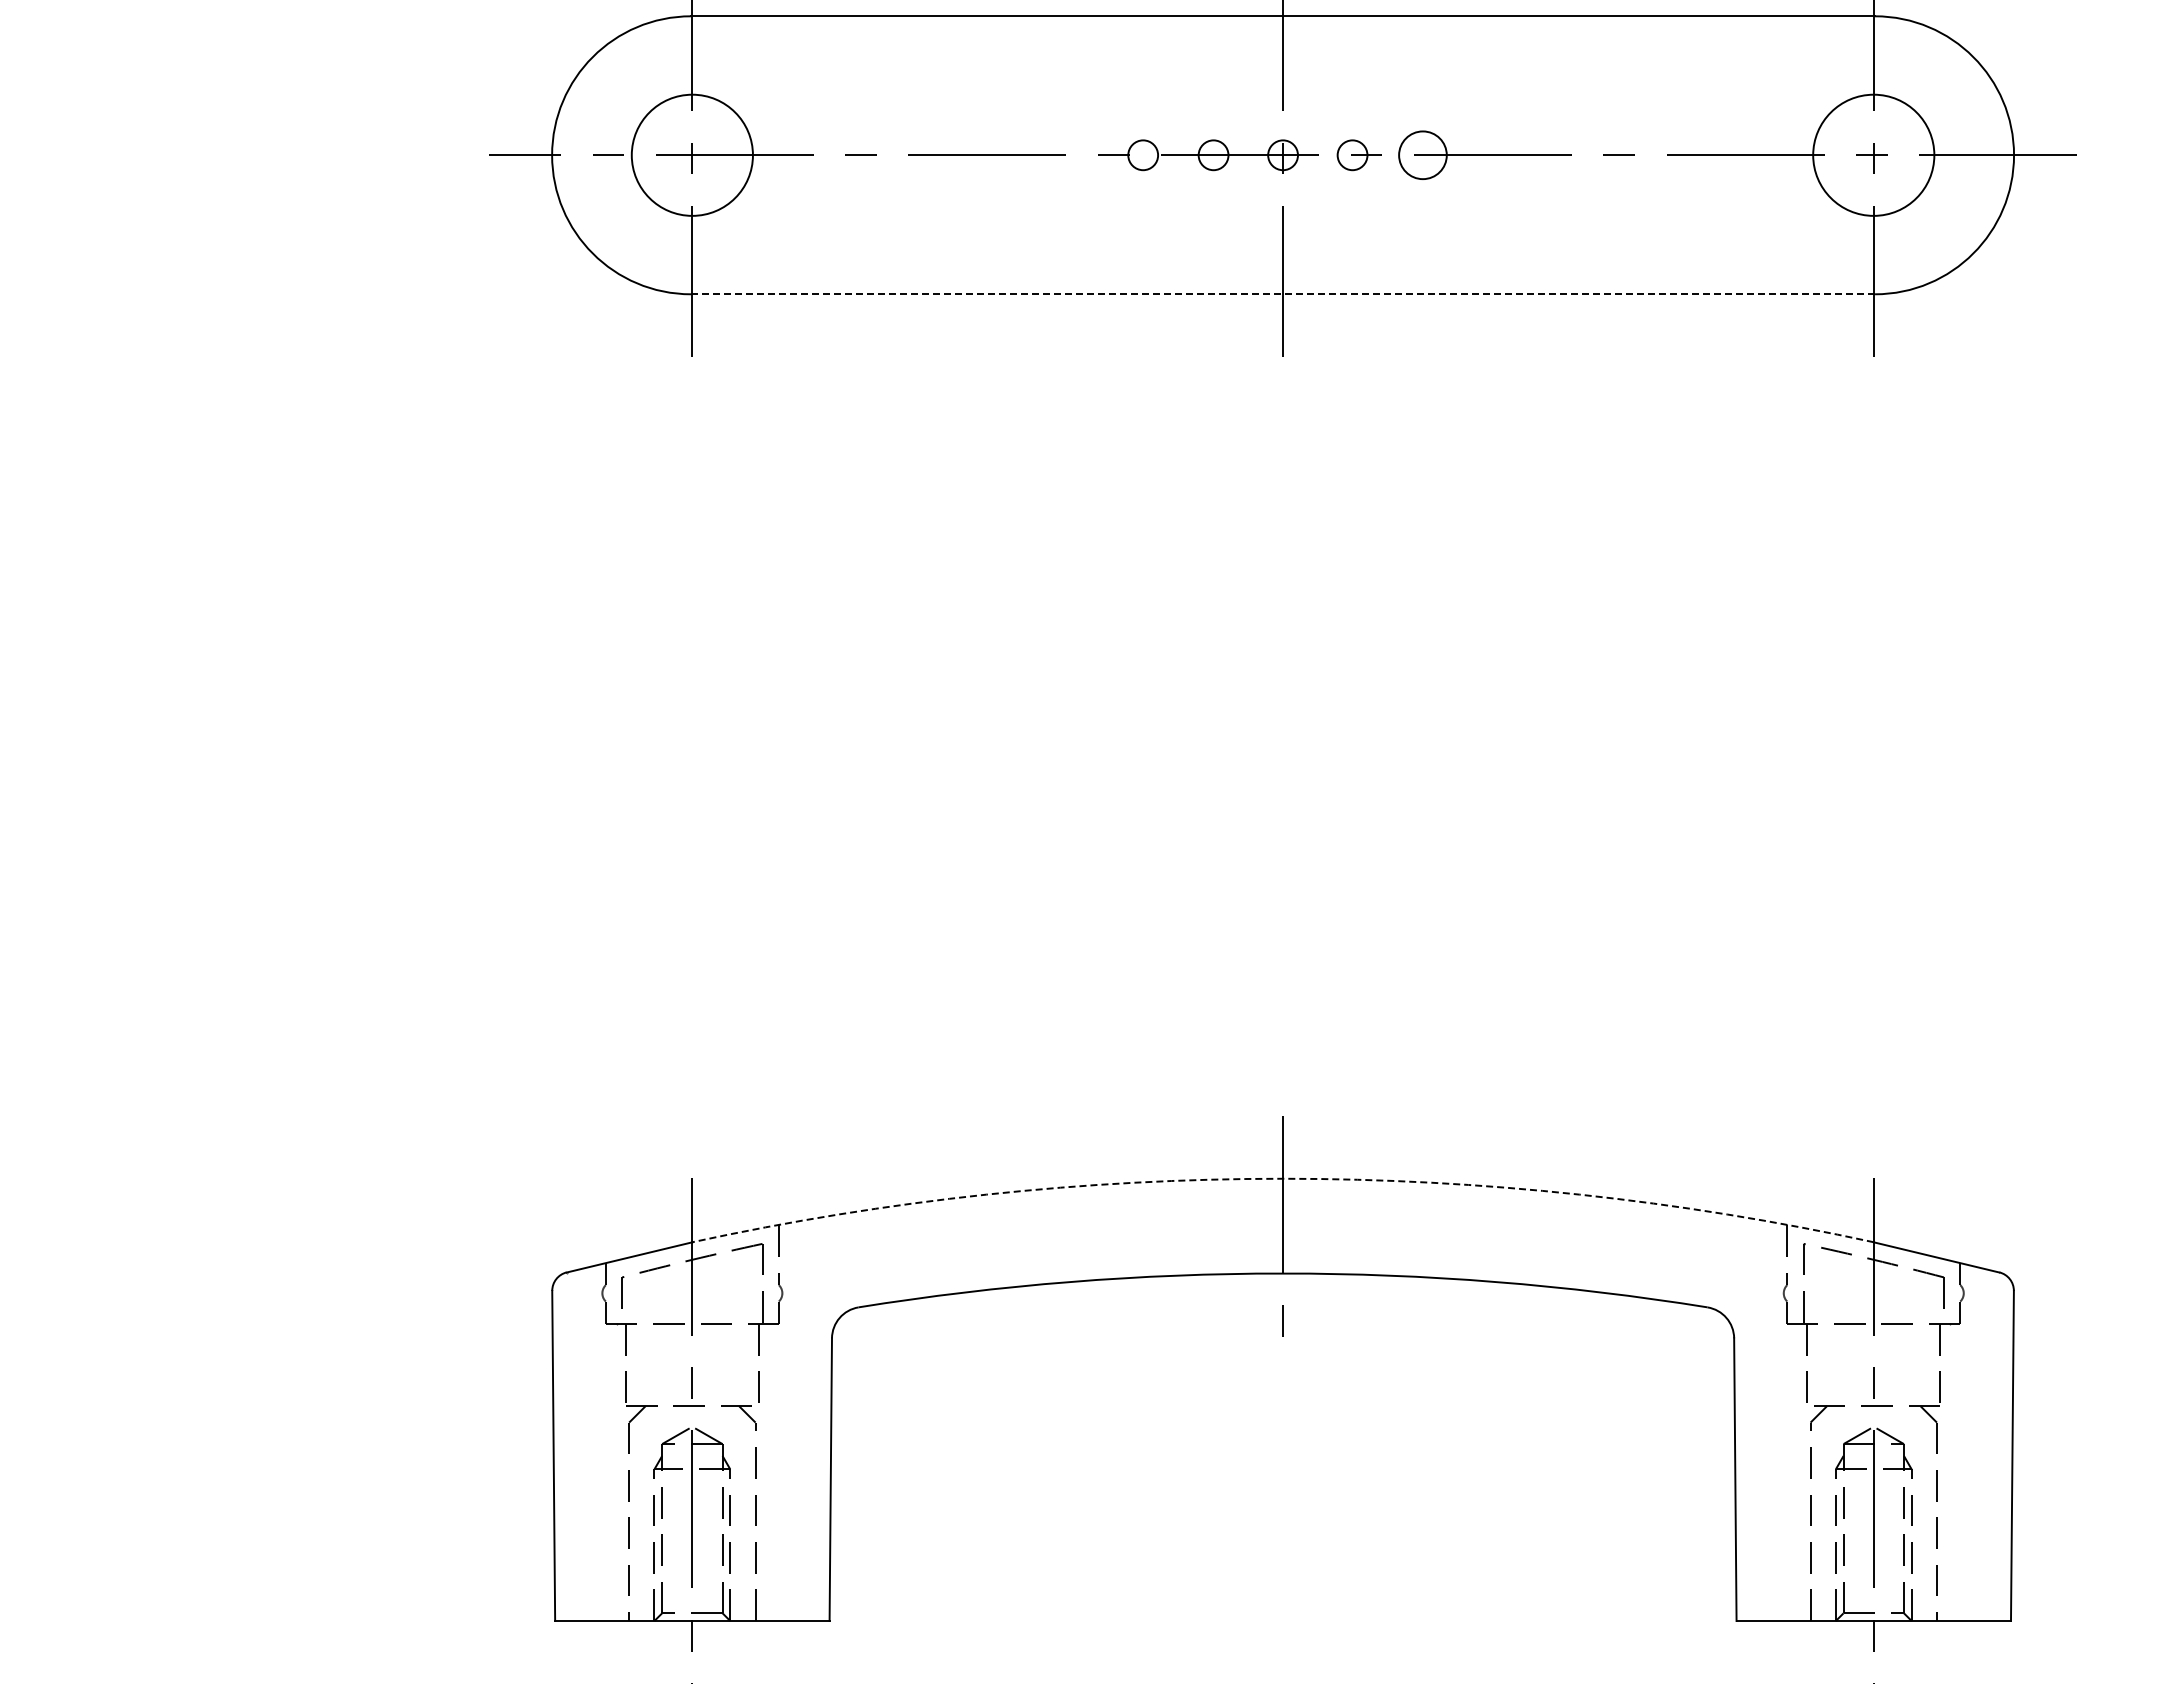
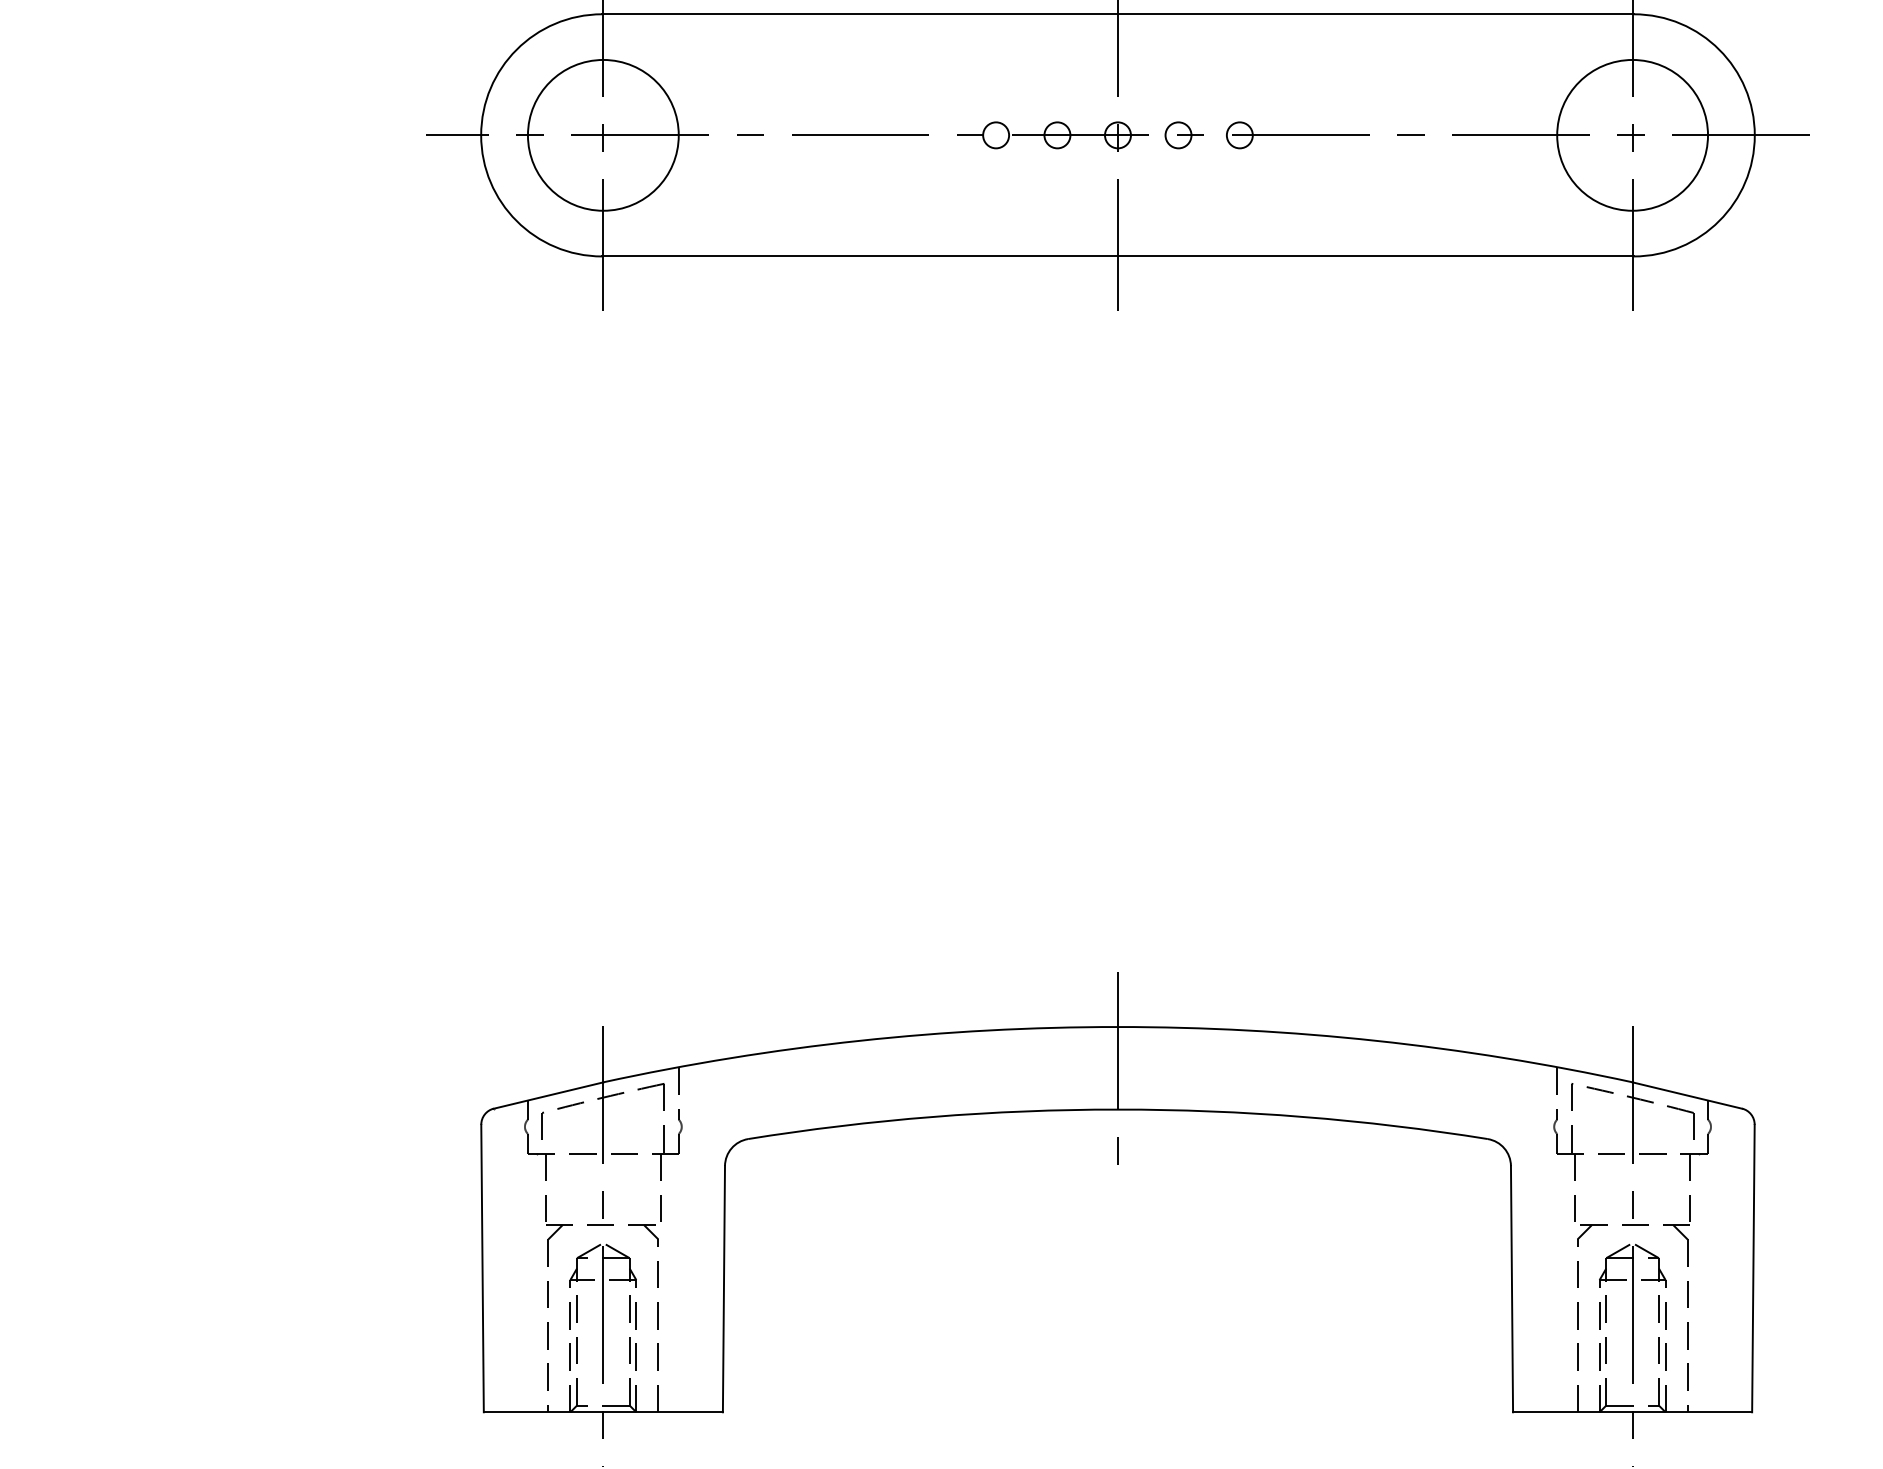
circle: (691, 154) -> (602, 134), size x1.43
circle: (1873, 154) -> (1632, 134), size x1.43
circle: (1422, 155) -> (1239, 135), size x0.62
line: (1283, 294) -> (1118, 256), dashed -> solid
arc: (1283, 1178) -> (1118, 1026), dashed -> solid

